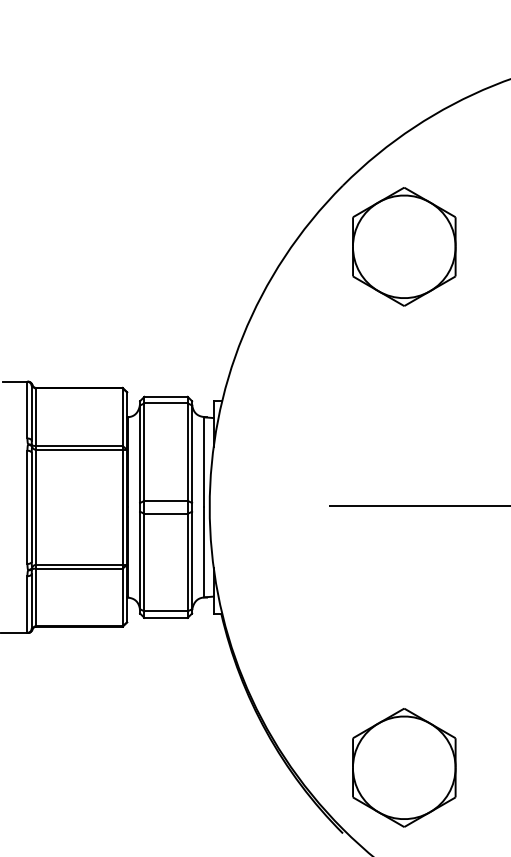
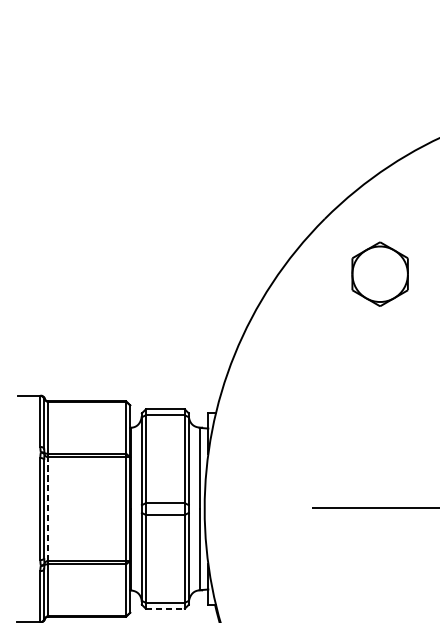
part: (404, 246) -> (380, 273), size x0.6
line: (36, 507) -> (48, 509), solid -> dashed
line: (166, 617) -> (165, 608), solid -> dashed

